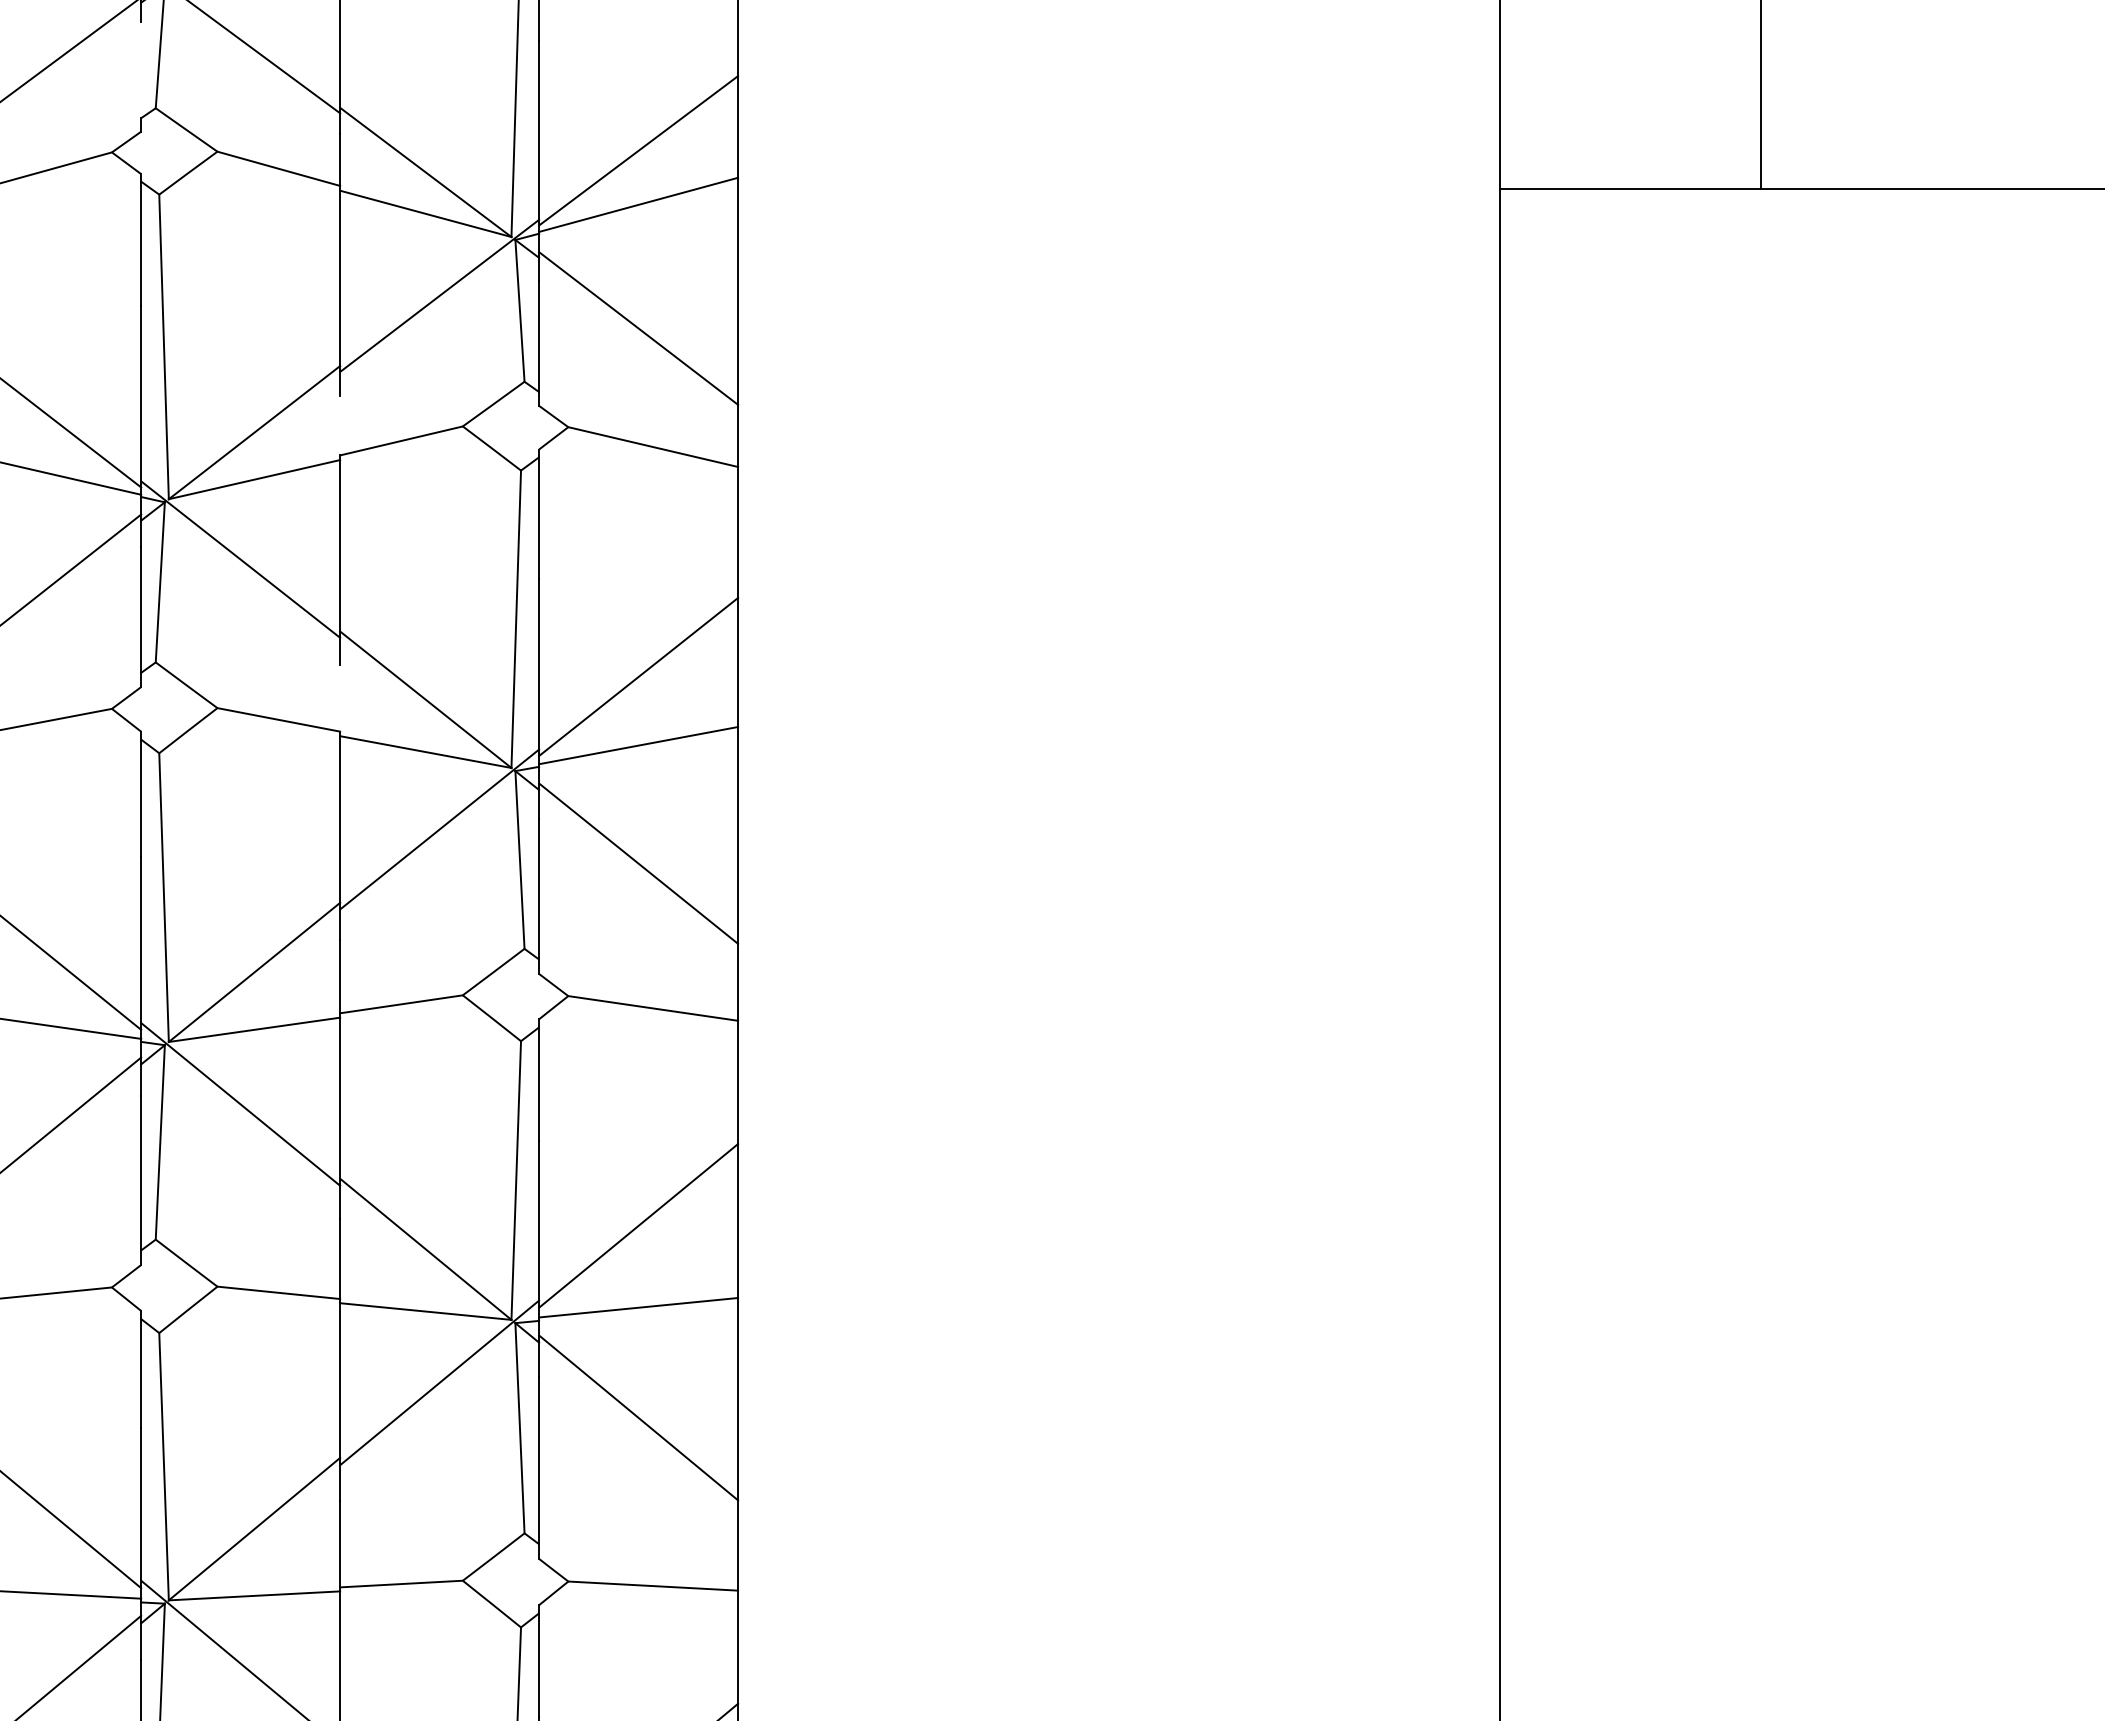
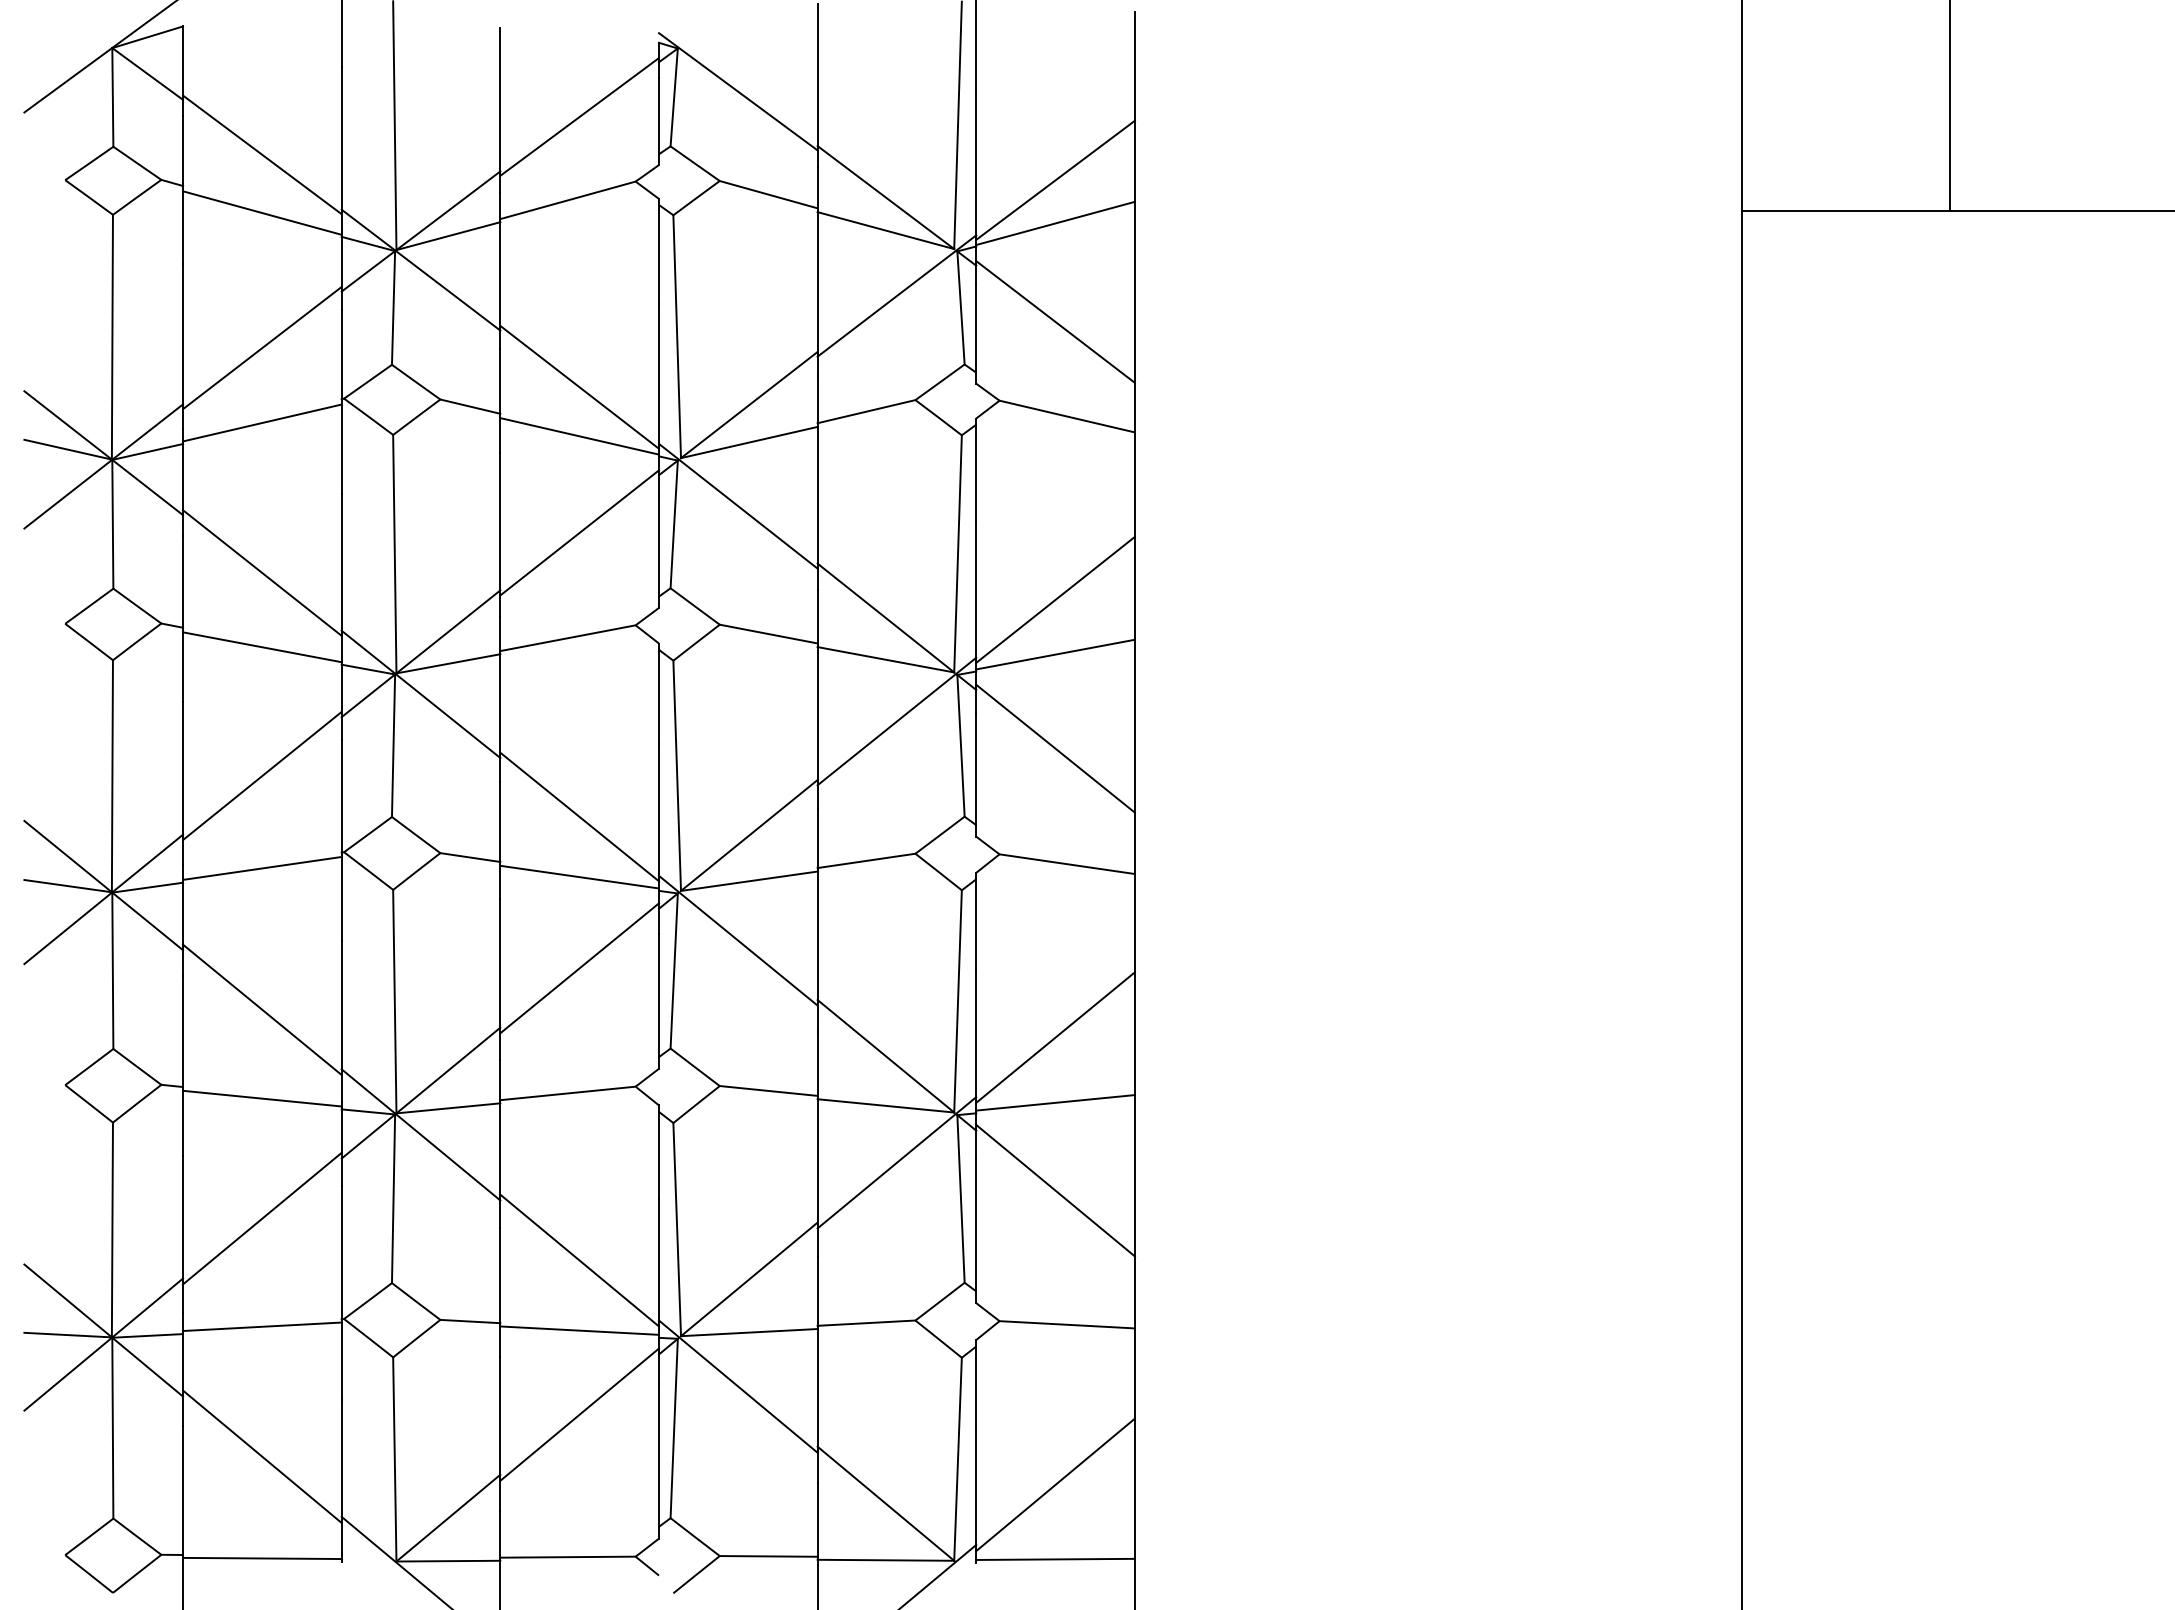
line: (140, 69) -> (658, 115), added
line: (340, 425) -> (817, 399), added
line: (340, 697) -> (817, 616), added

